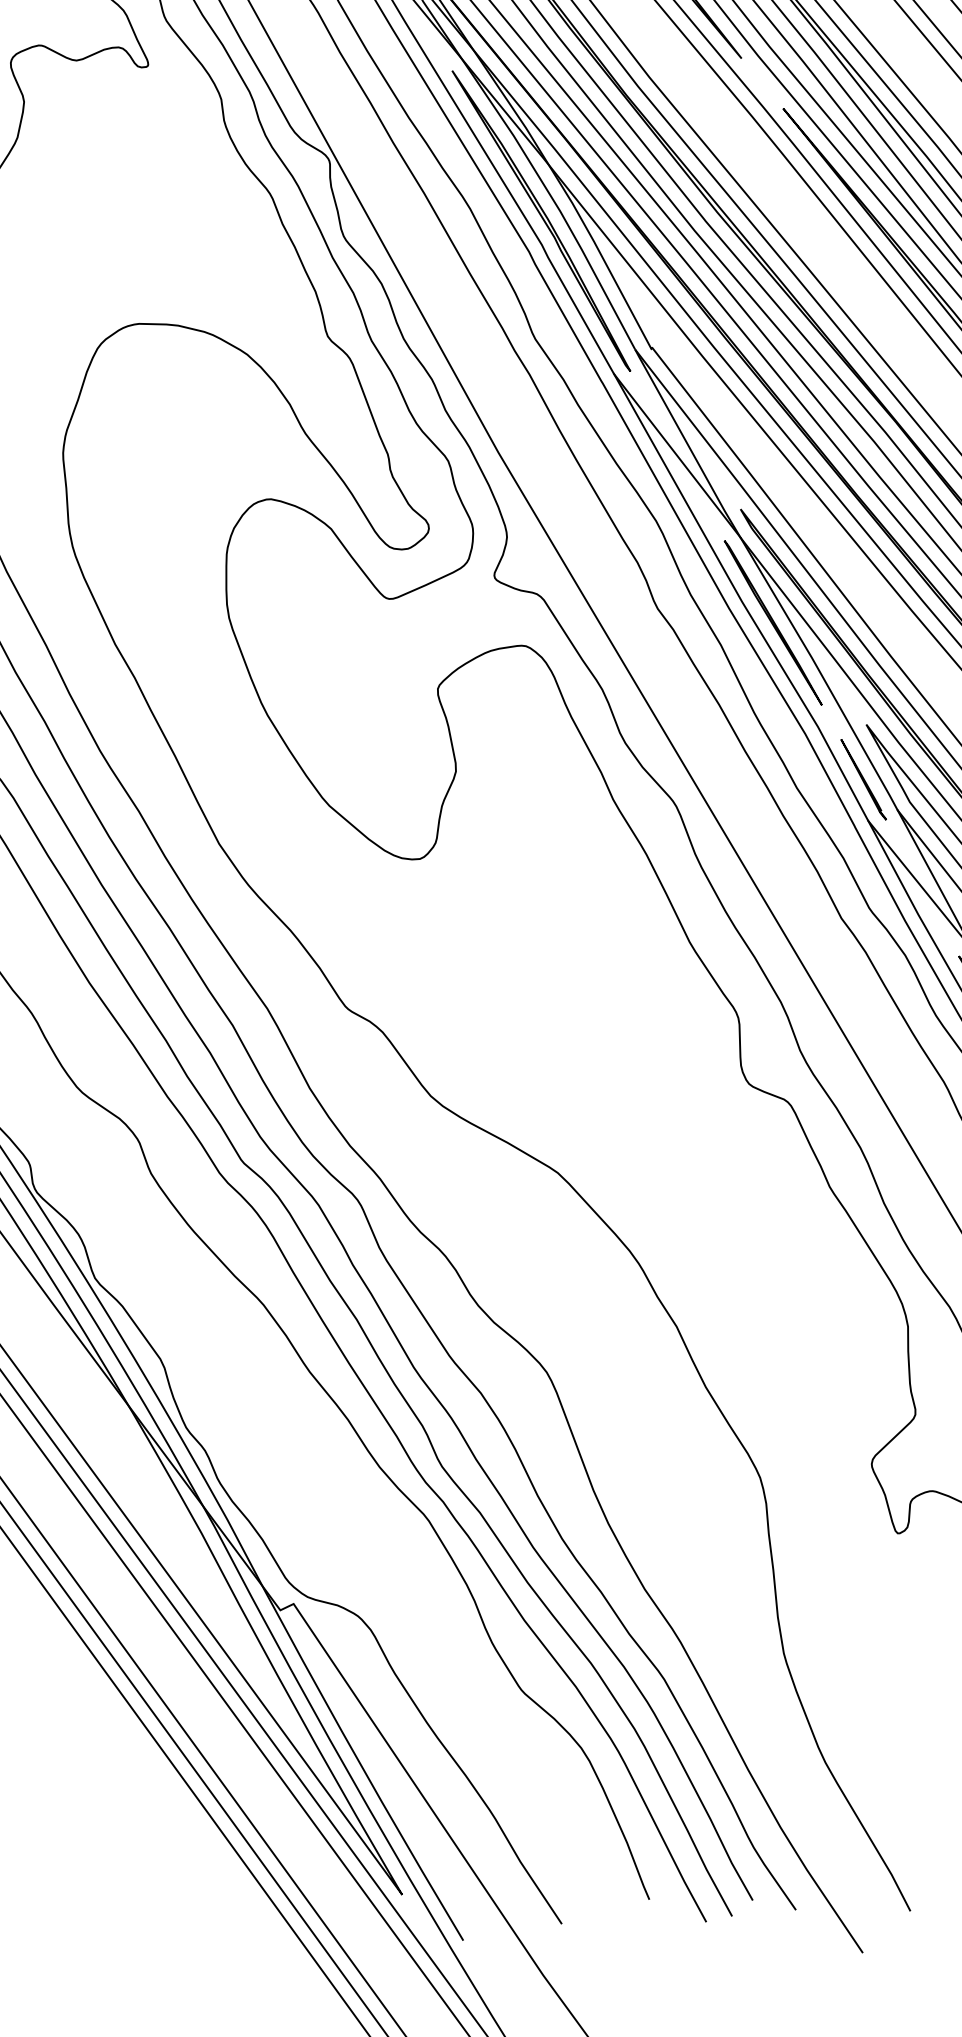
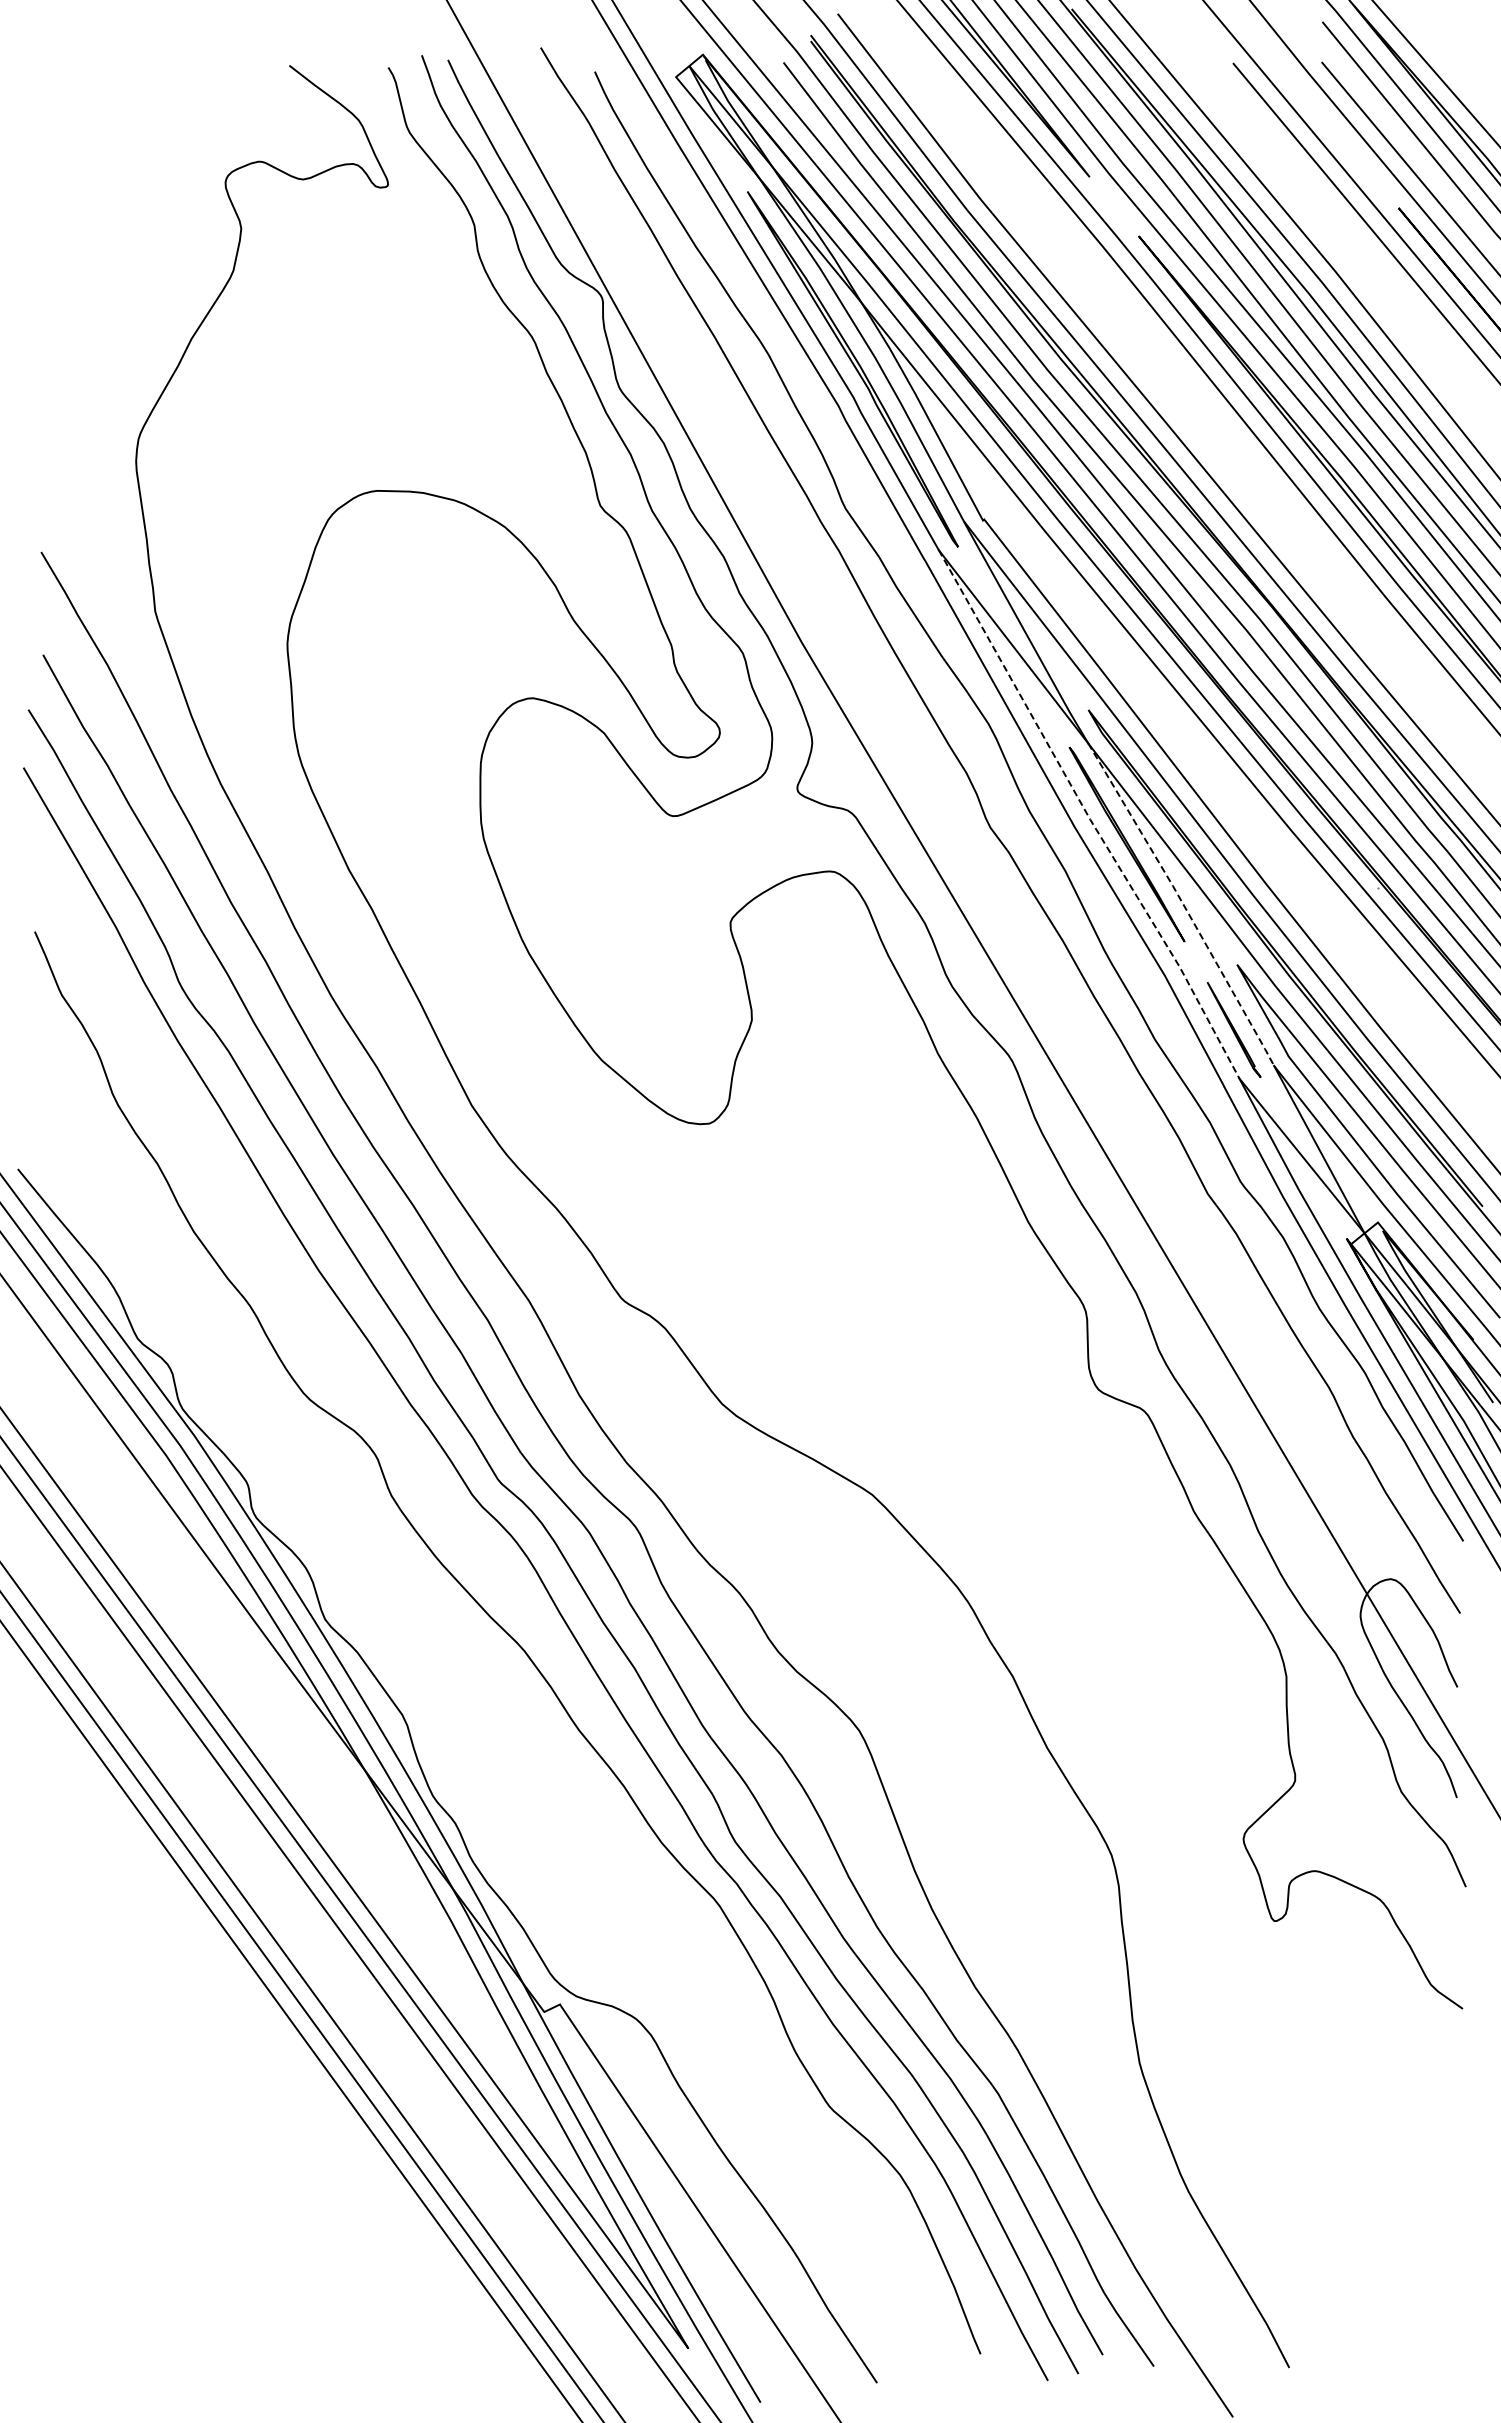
line: (740, 599) -> (1088, 816), solid -> dashed
line: (820, 673) -> (1183, 904), solid -> dashed

